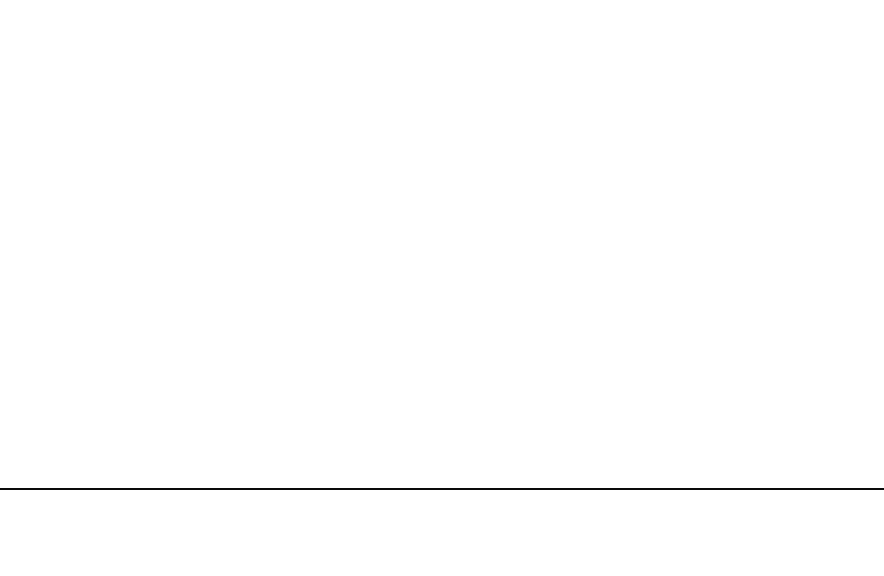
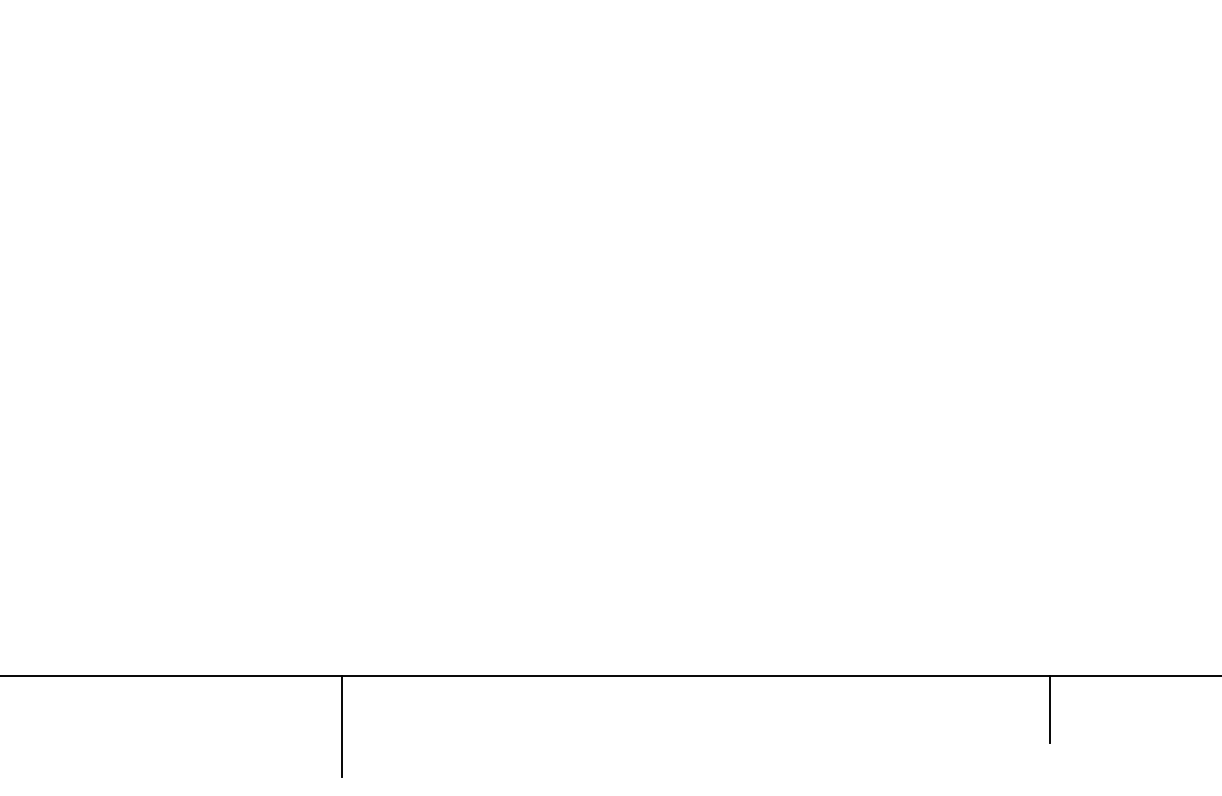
line: (759, 513) -> (1050, 709), added
line: (247, 525) -> (342, 726), added

